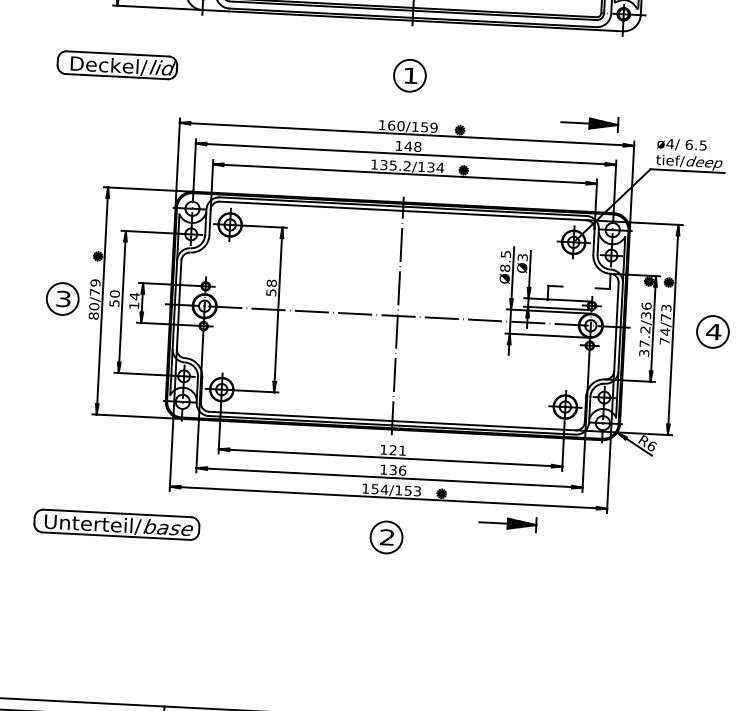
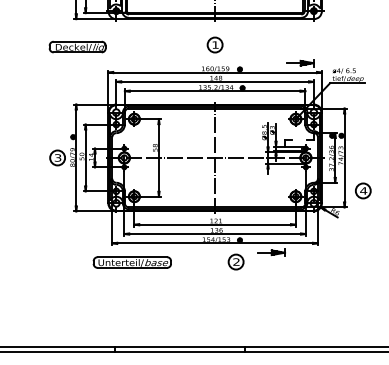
part: (713, 330) -> (363, 190), moved
part: (114, 524) -> (131, 262), moved
part: (385, 536) -> (235, 261), moved

